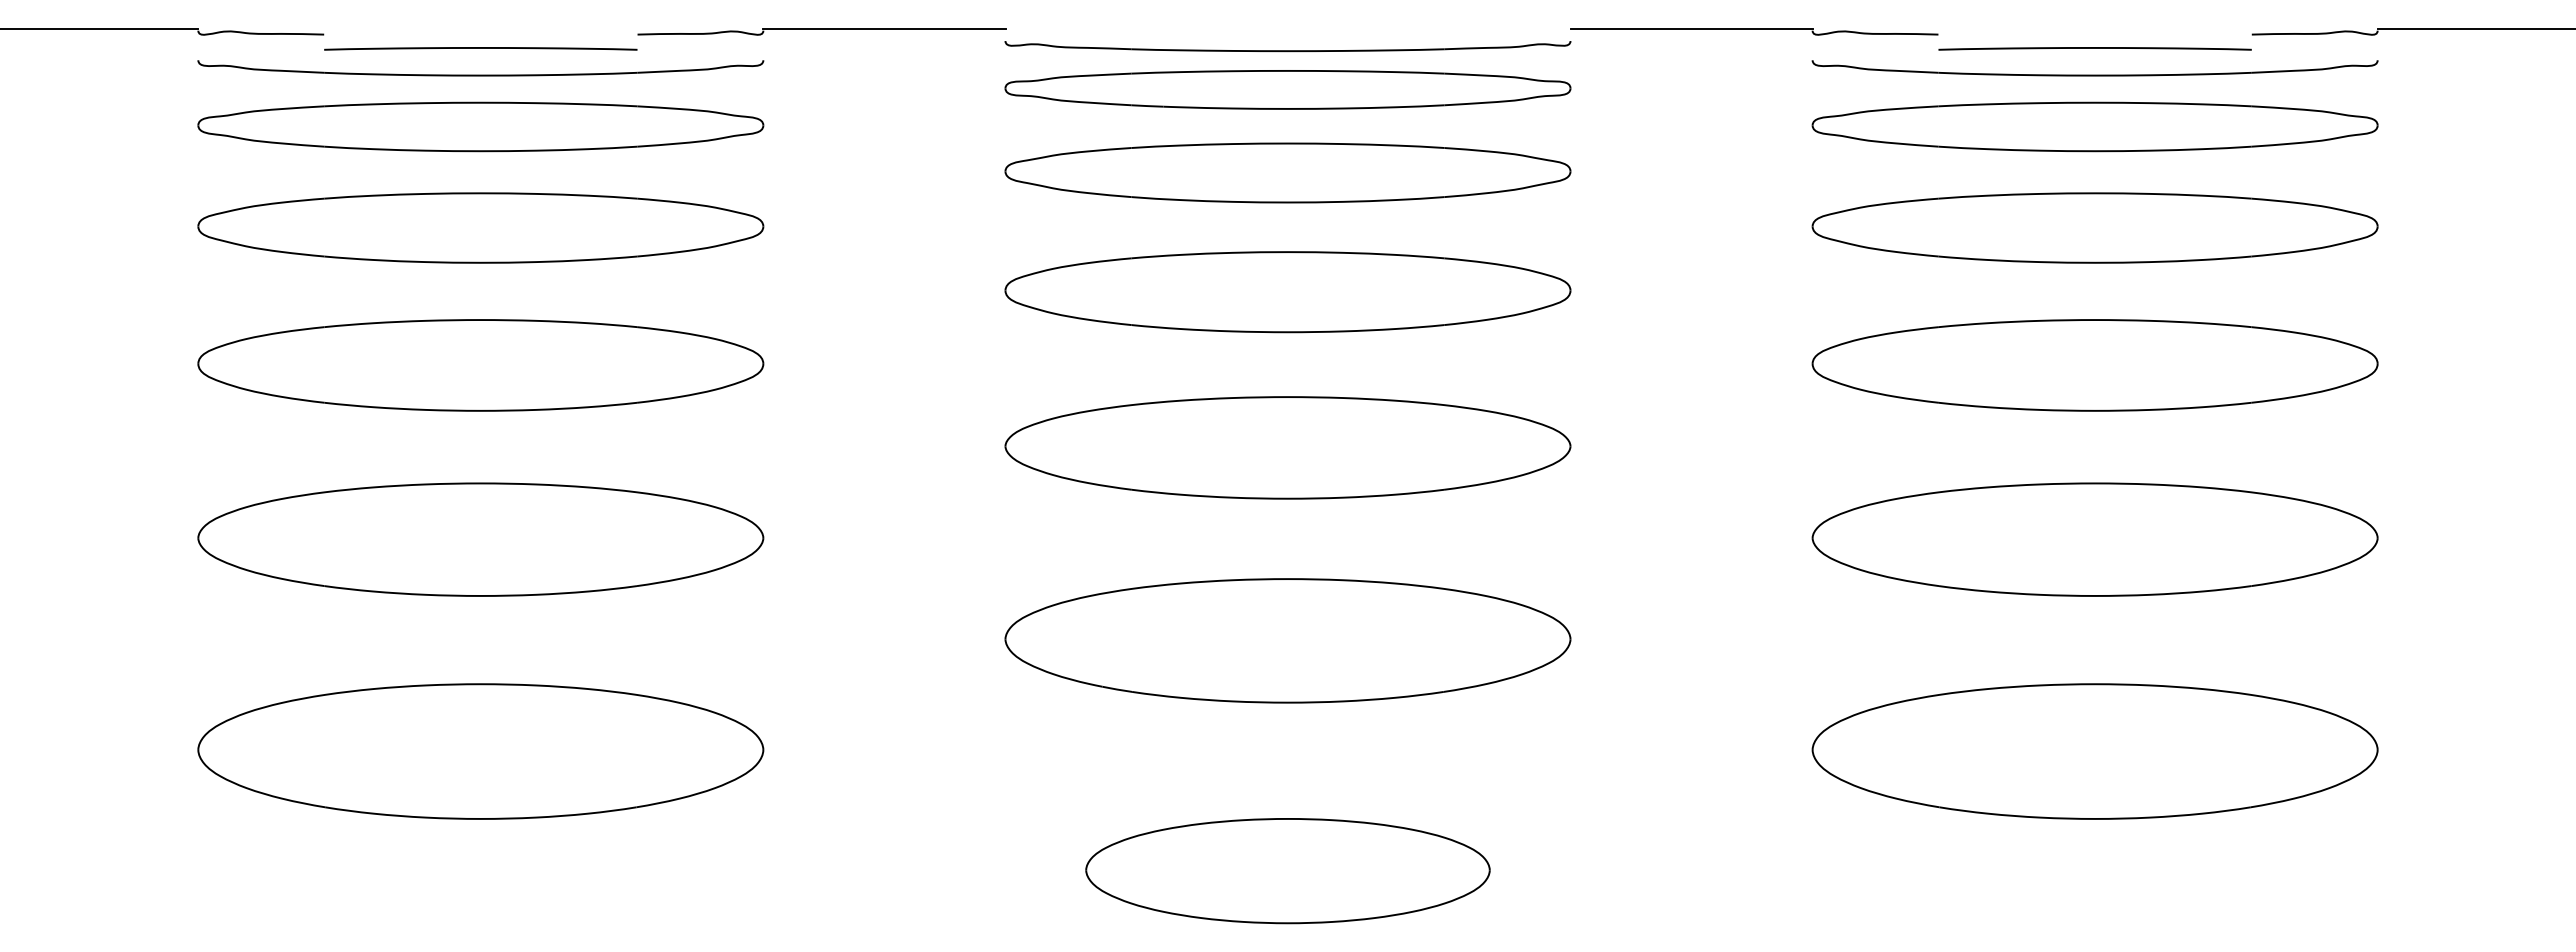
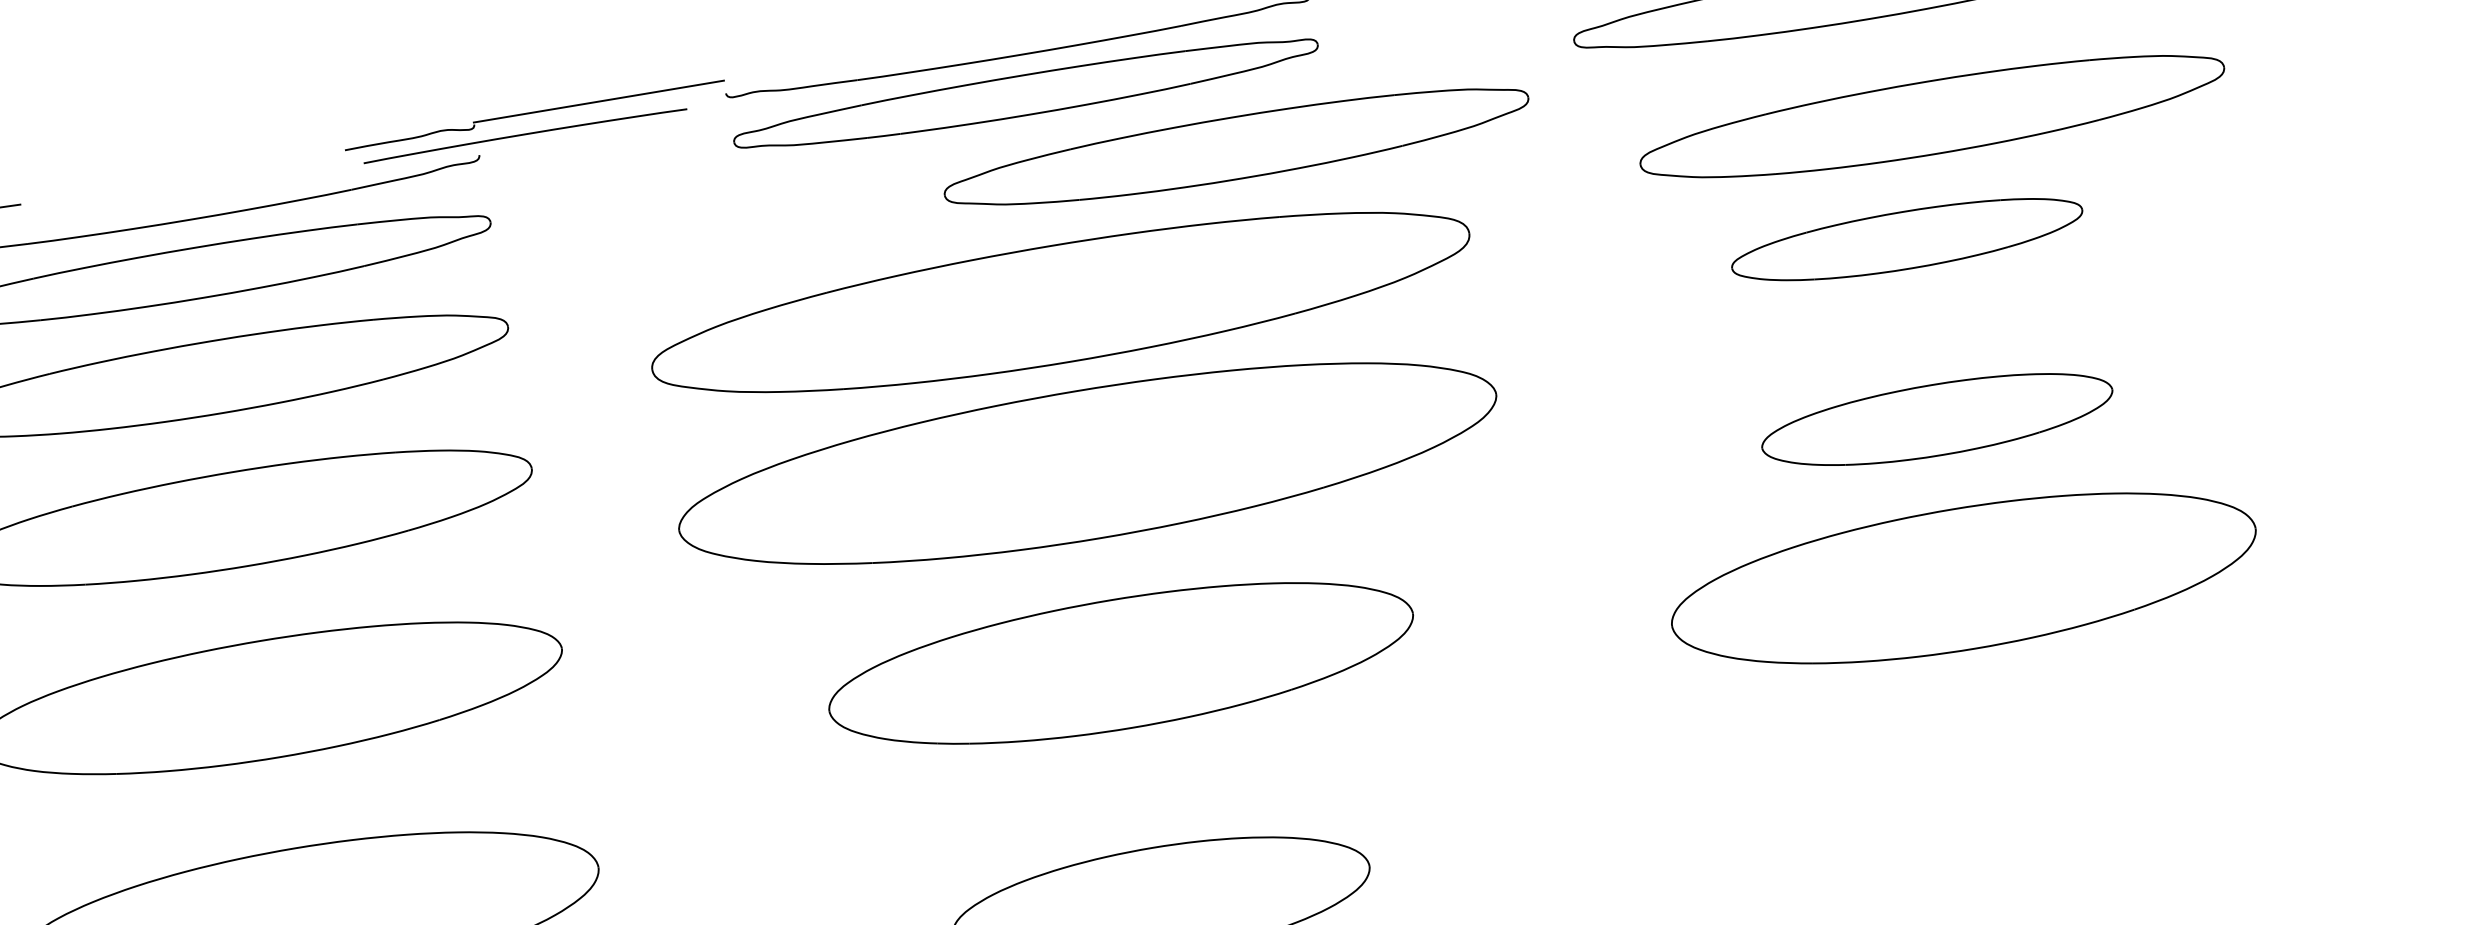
line: (480, 48) -> (524, 134), moved
part: (1287, 172) -> (1236, 147), moved
part: (2094, 227) -> (1931, 117), moved
part: (1287, 292) -> (1060, 304), size x1.4
part: (2094, 365) -> (1906, 240), size x0.6
part: (1287, 447) -> (1087, 464), size x1.4
part: (2094, 539) -> (1936, 419), size x0.6
part: (2094, 751) -> (1963, 579), moved

